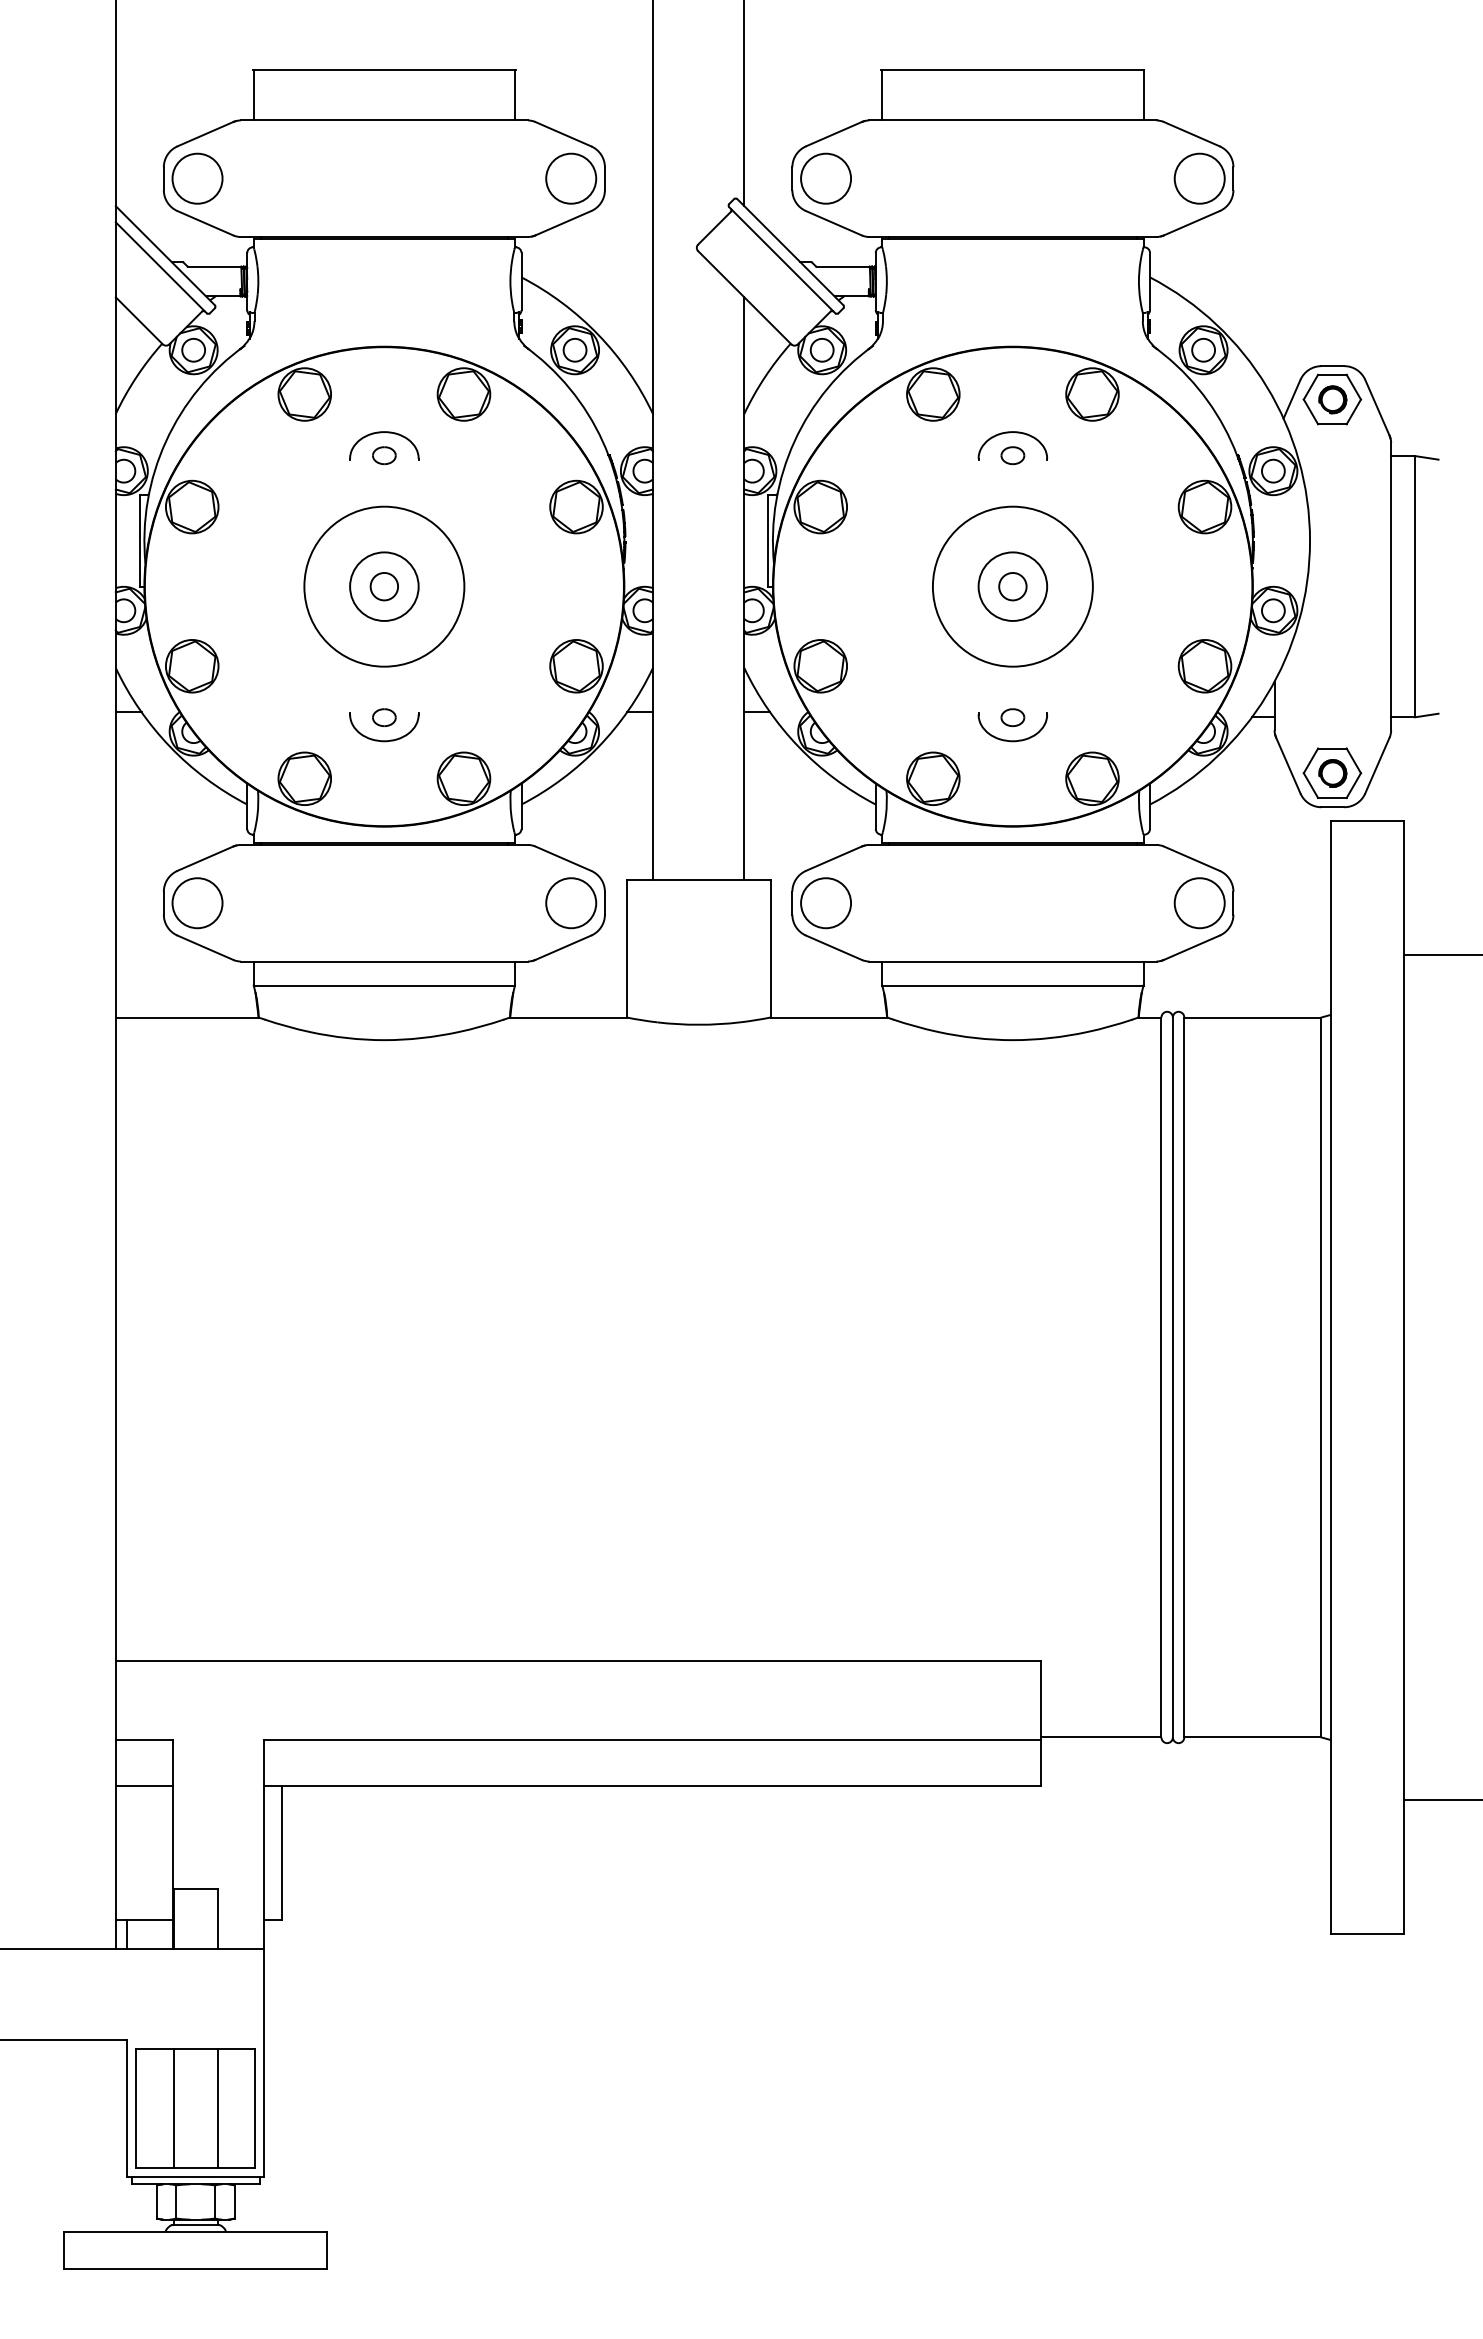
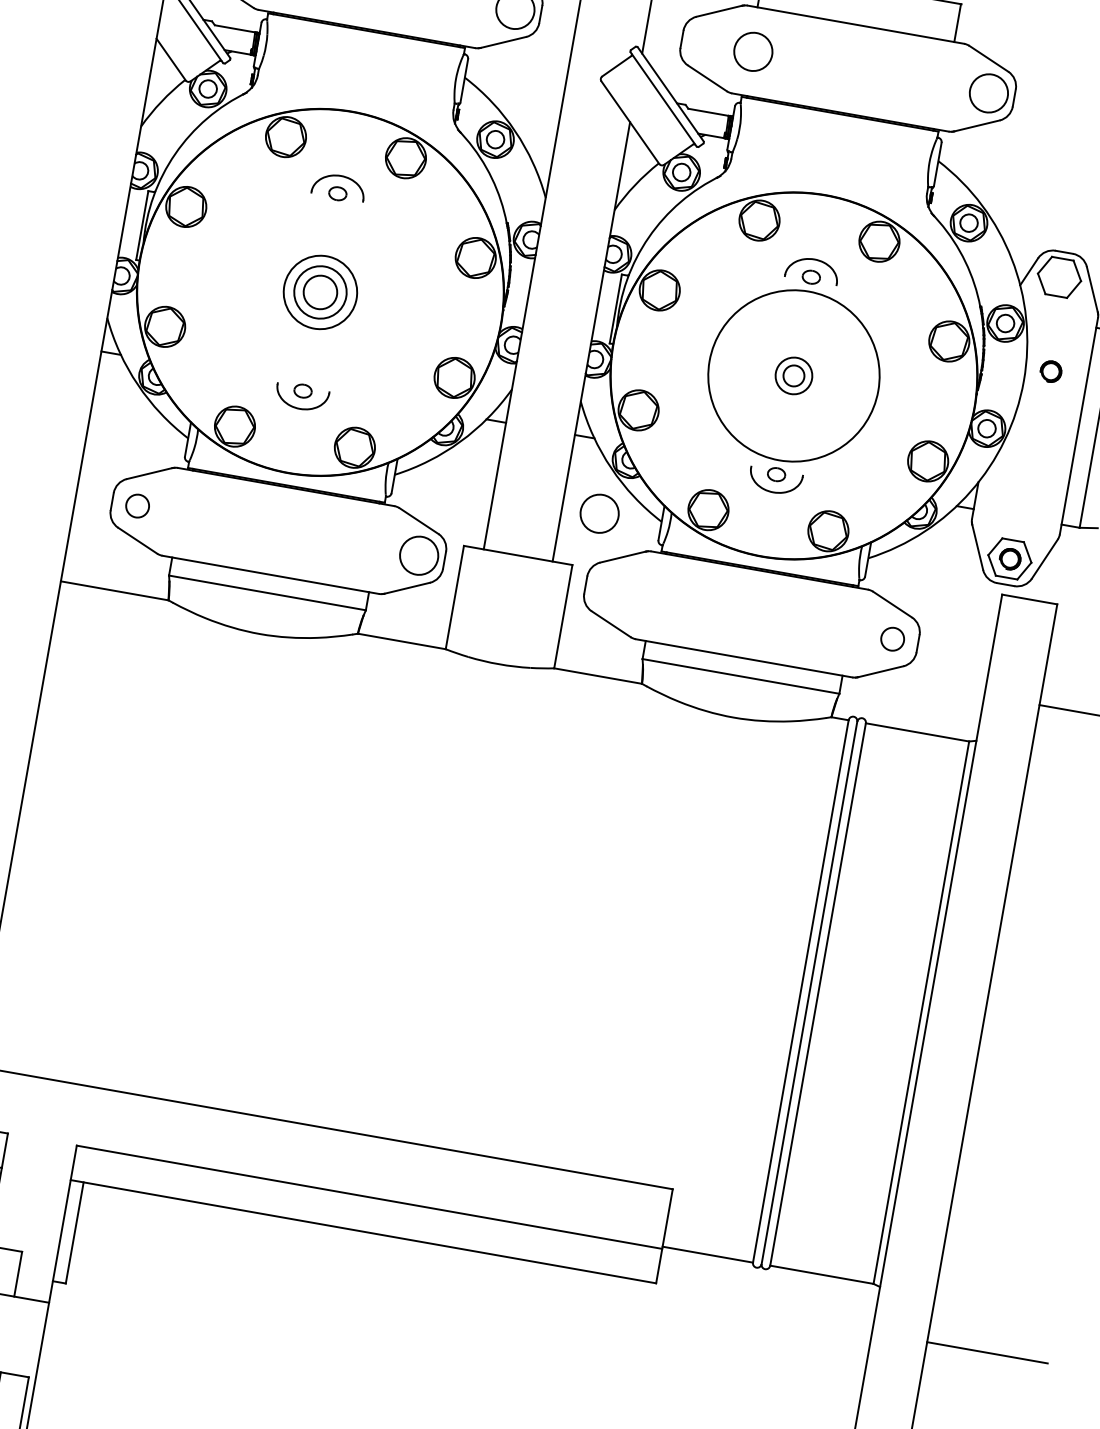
circle: (825, 178) -> (752, 51), moved
part: (1332, 399) -> (1050, 371), moved
circle: (384, 586) -> (320, 292), size x0.6
circle: (384, 586) -> (320, 292), size x1.6
circle: (1012, 586) -> (793, 375), size x0.7
circle: (1012, 586) -> (793, 375), size x1.4
circle: (197, 903) -> (137, 506), size x0.6
circle: (825, 903) -> (599, 513), moved
circle: (1199, 903) -> (892, 639), size x0.6

